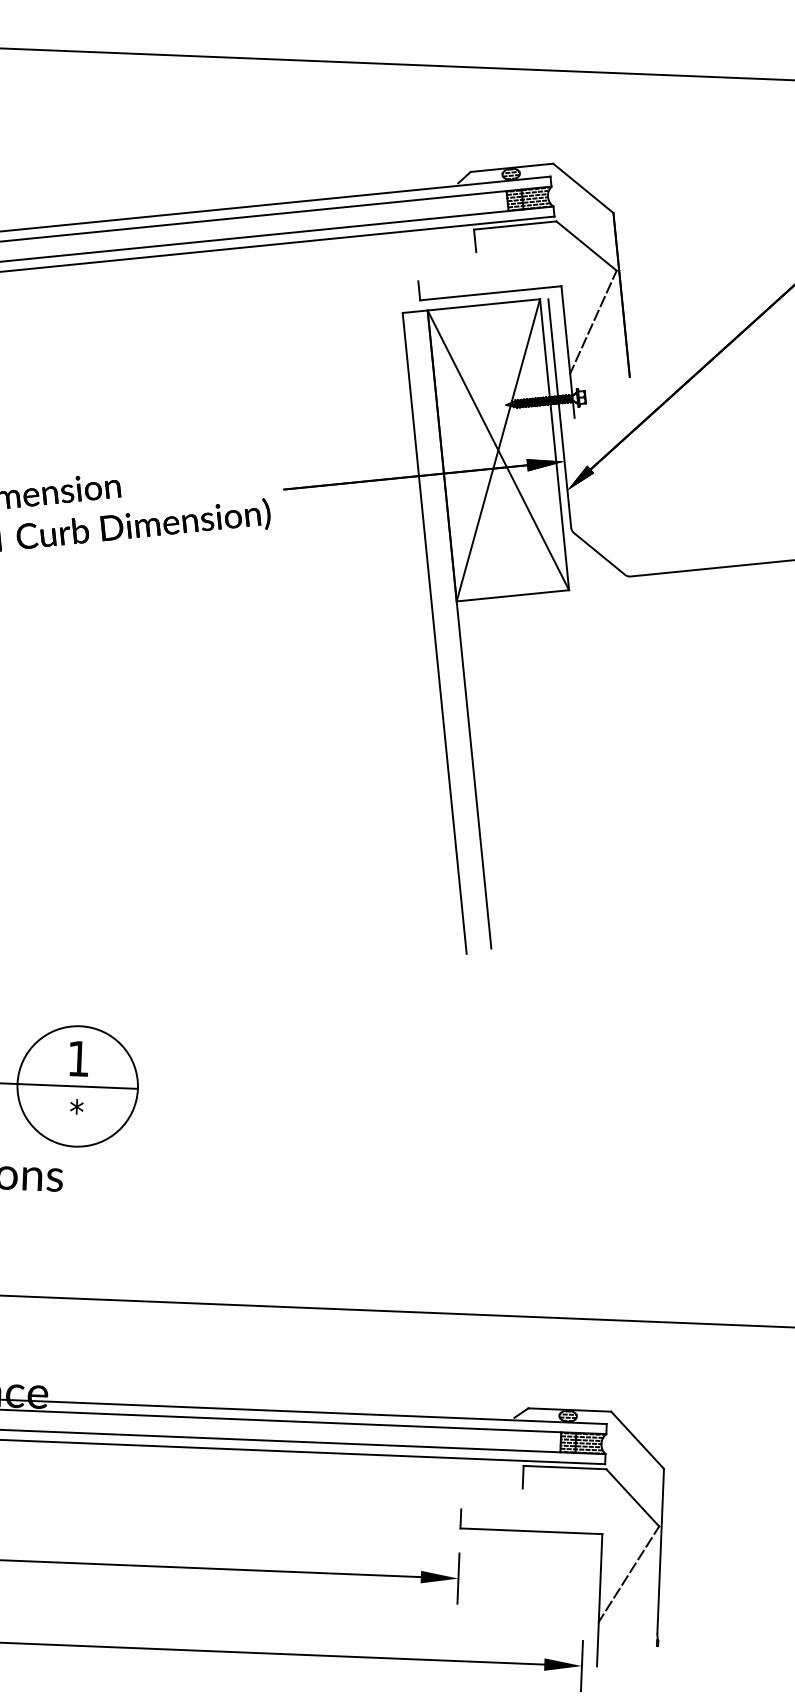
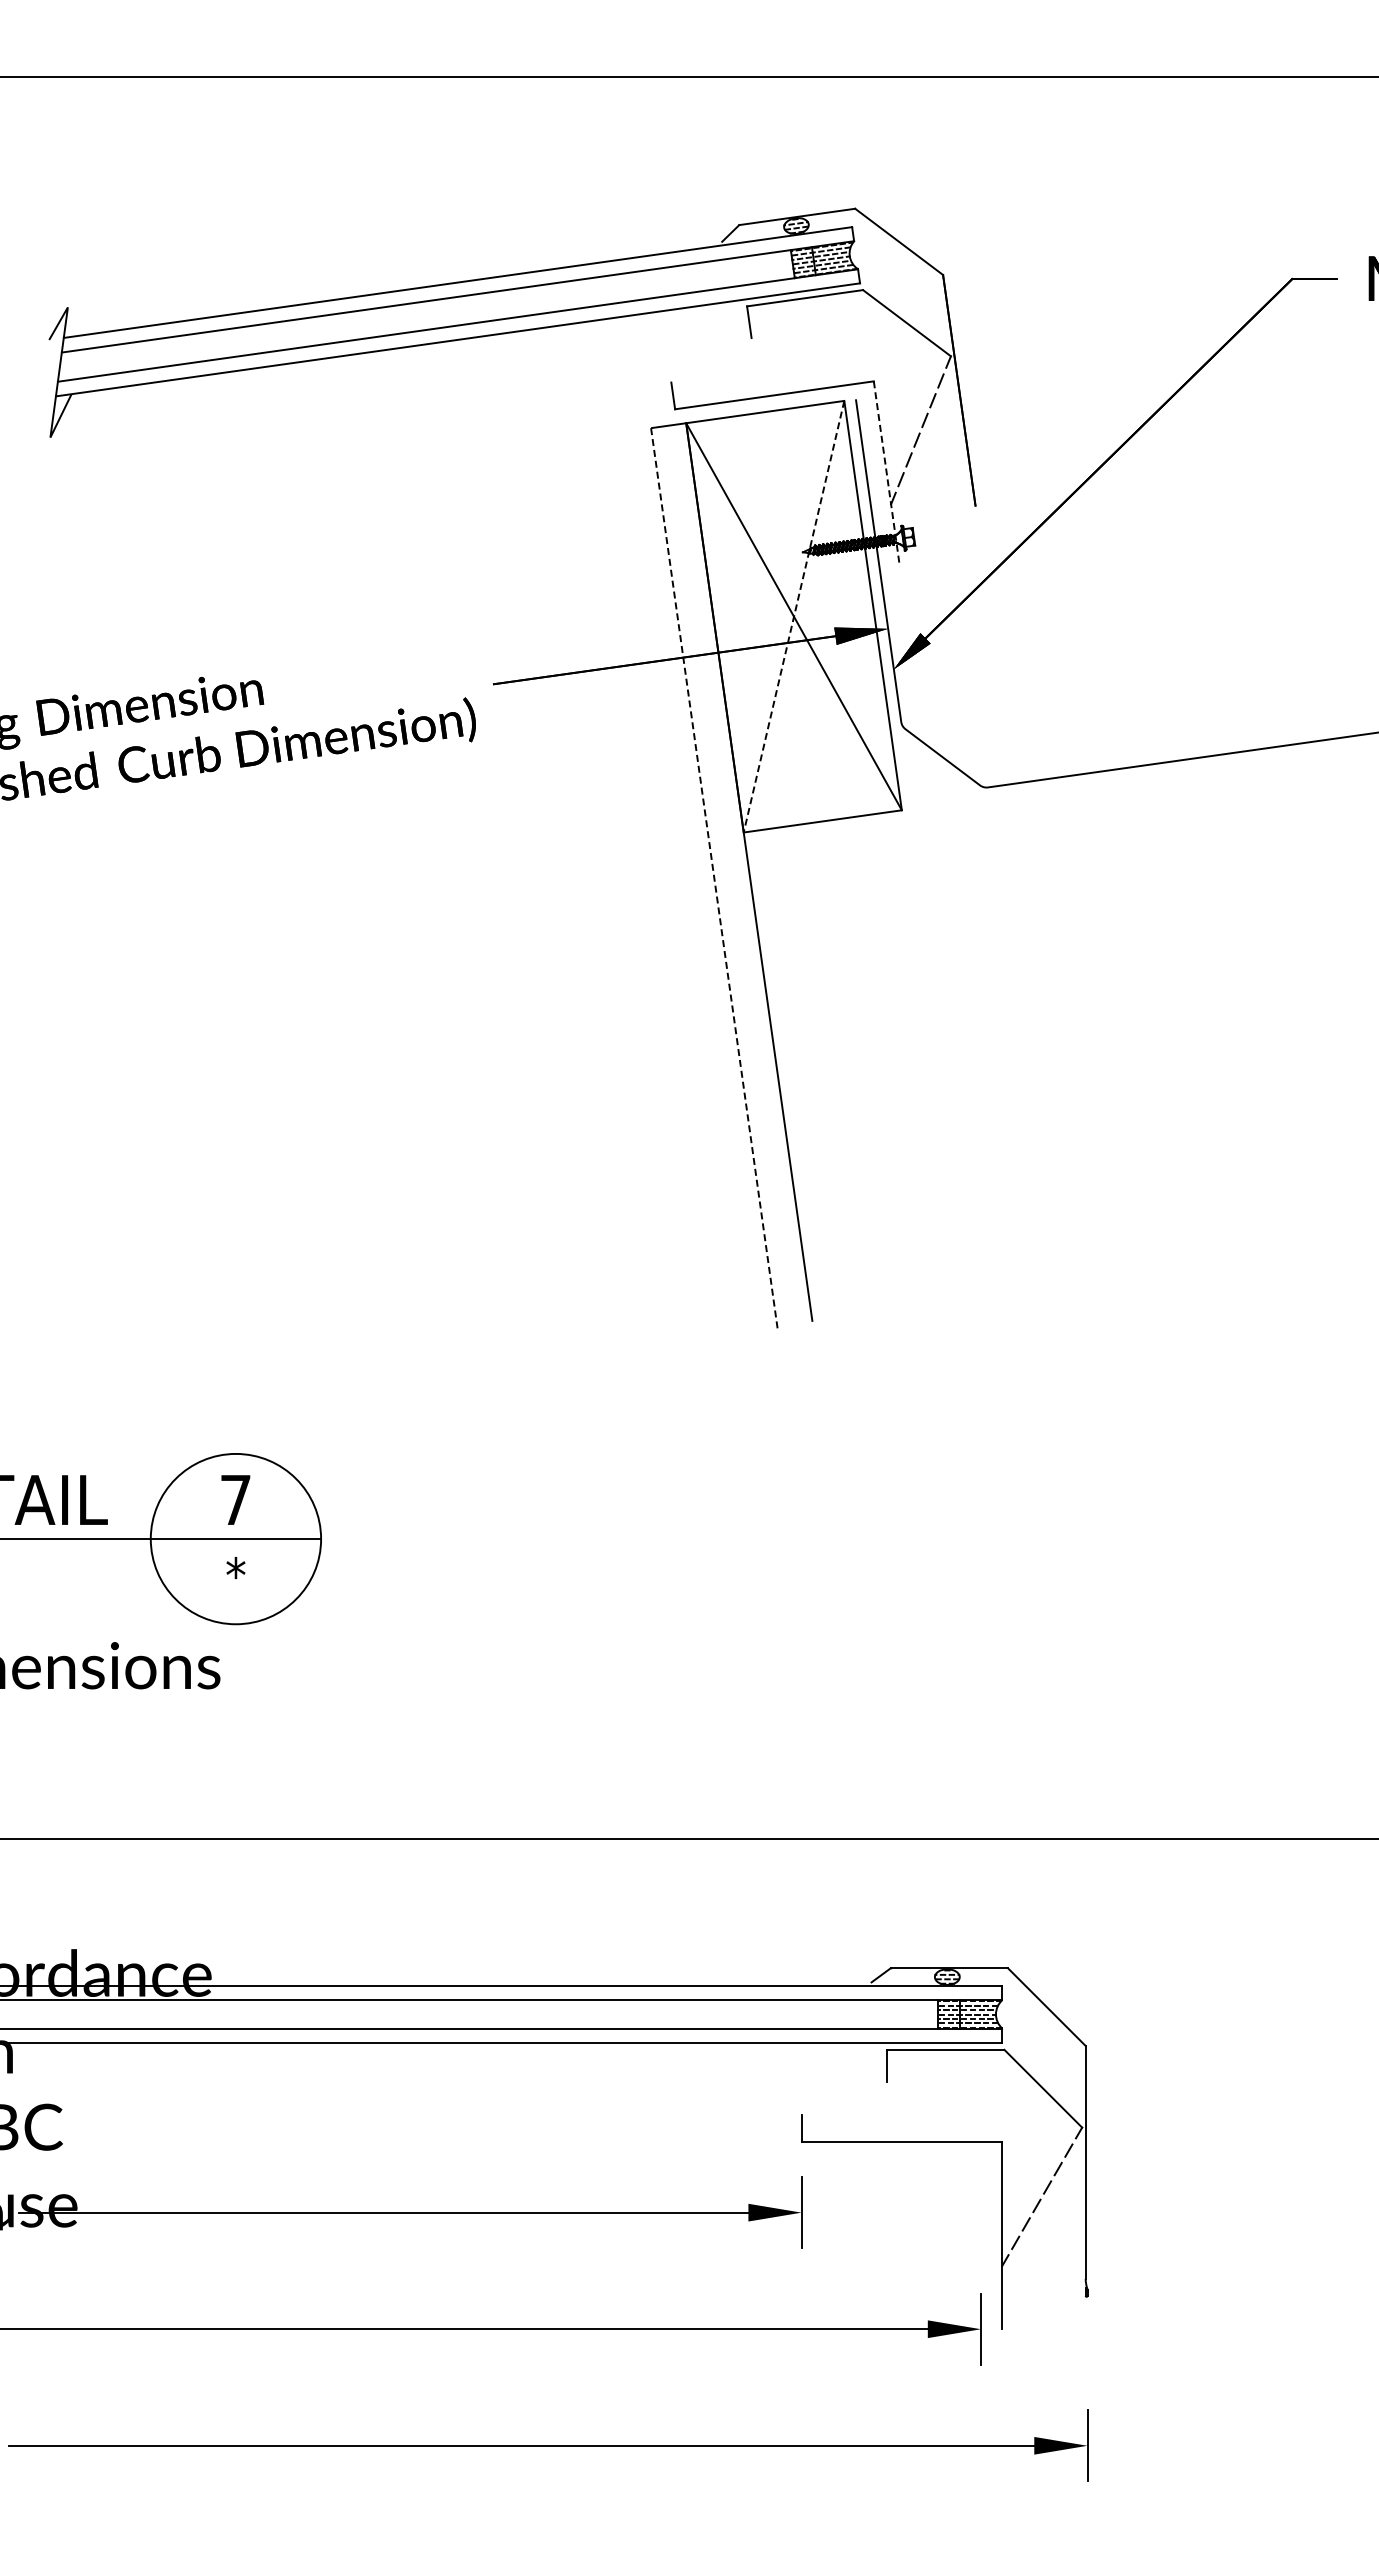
line: (567, 351) -> (886, 473), solid -> dashed
line: (498, 450) -> (794, 616), solid -> dashed
line: (434, 633) -> (714, 879), solid -> dashed
text: (78, 1058) -> (235, 1499), 1 -> 7

